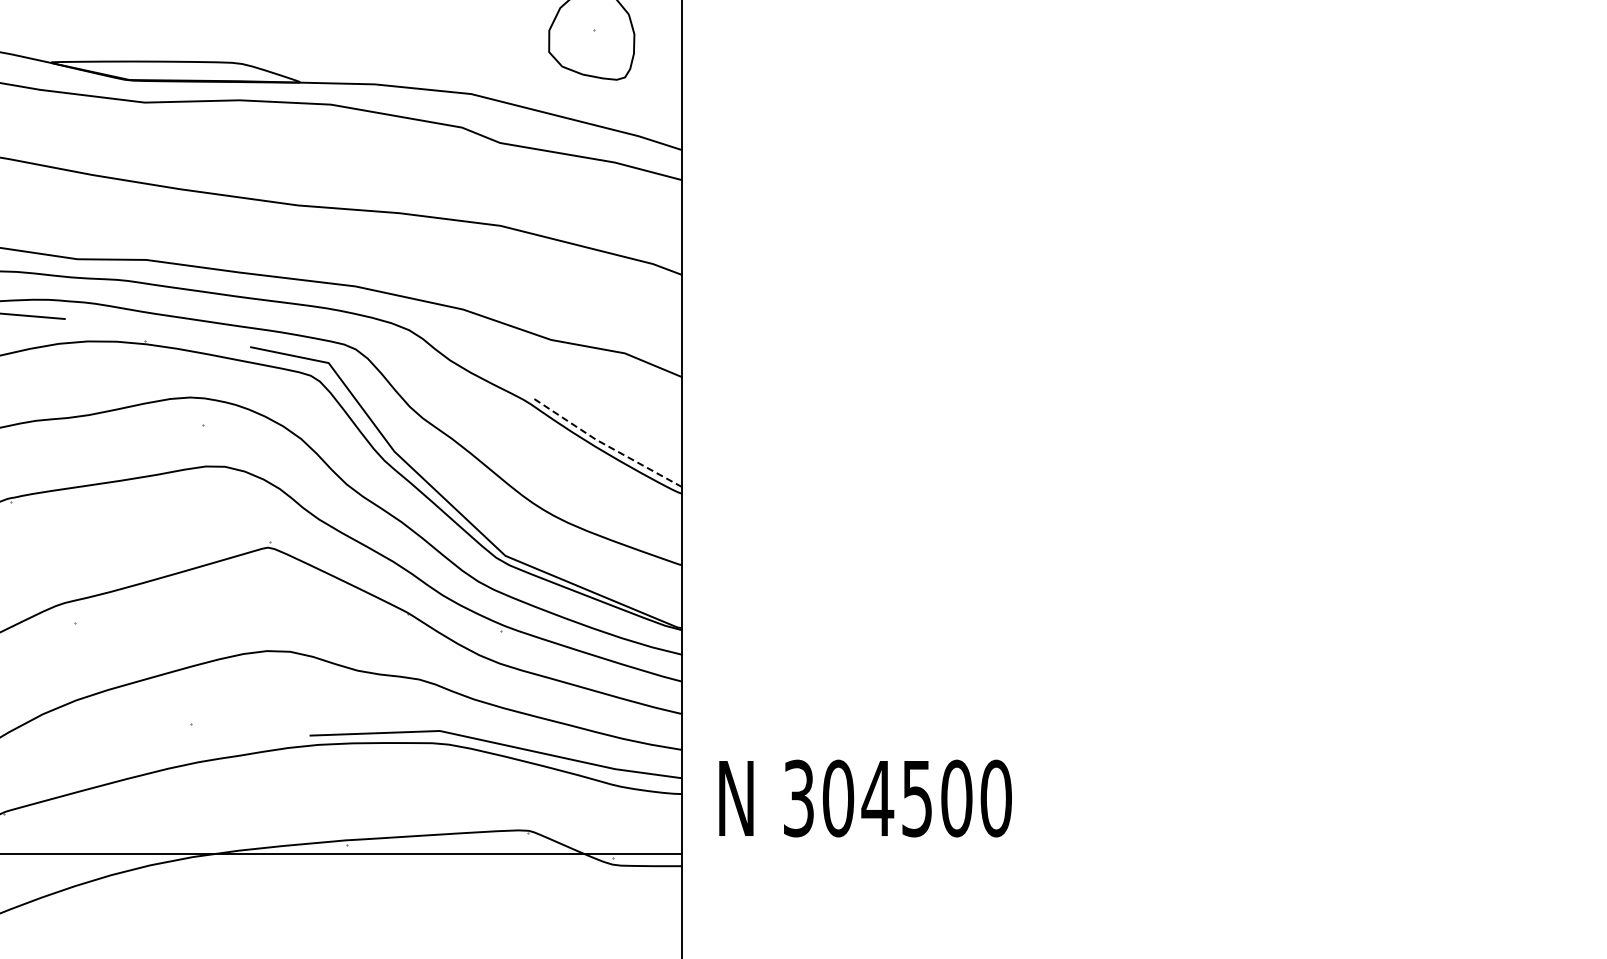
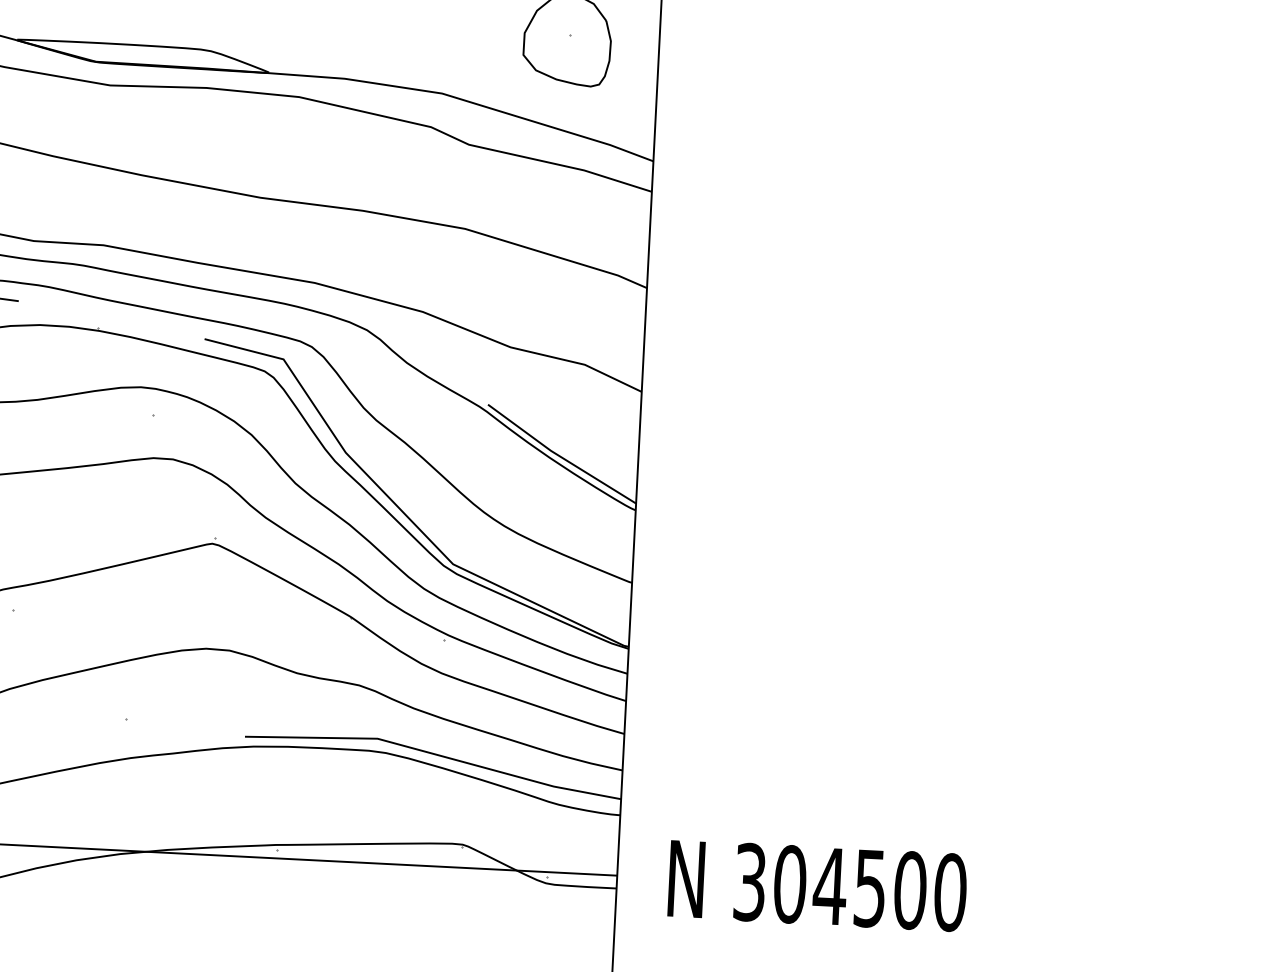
line: (605, 444) -> (560, 456), dashed -> solid
text: (865, 798) -> (817, 885), moved

